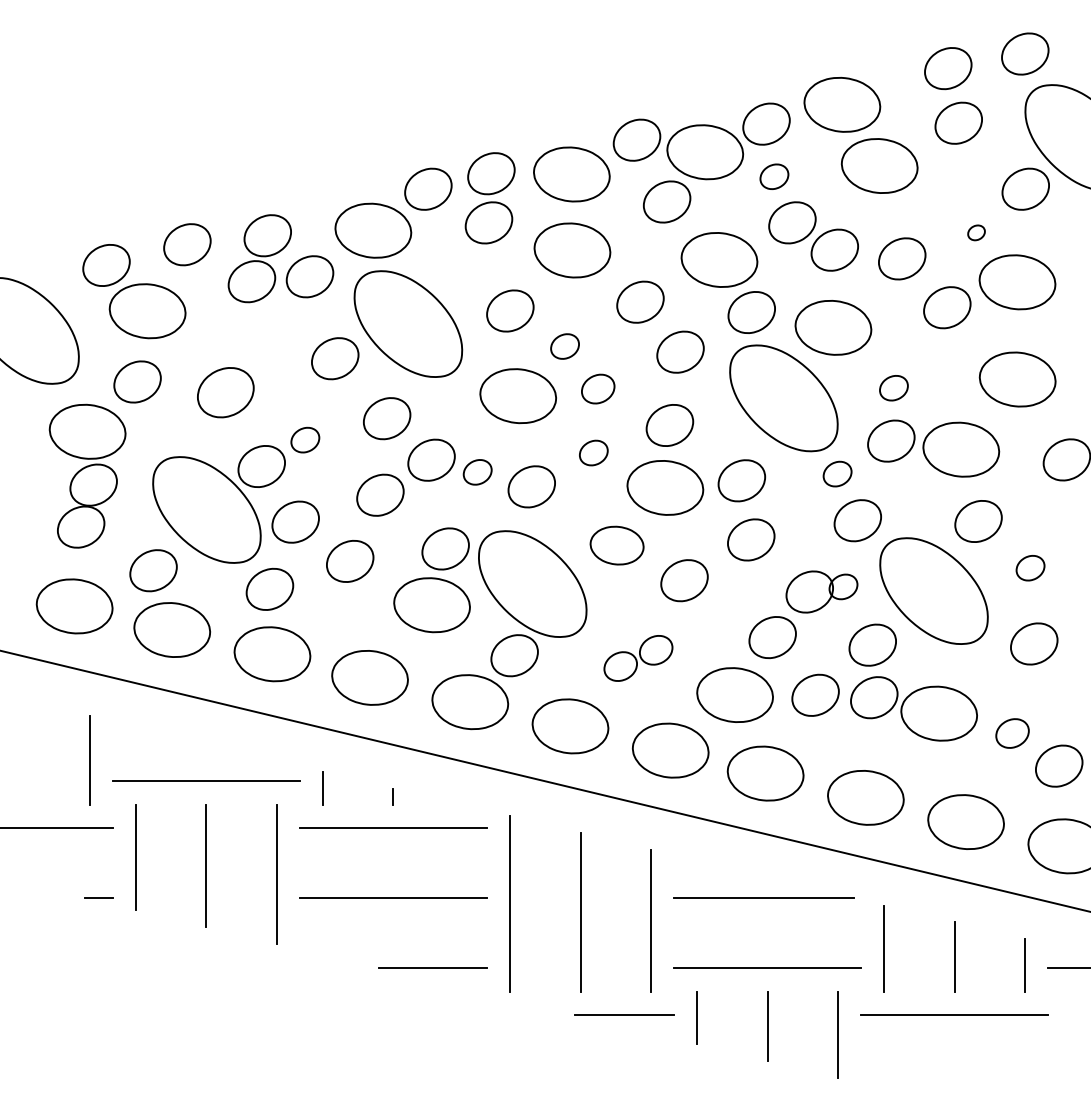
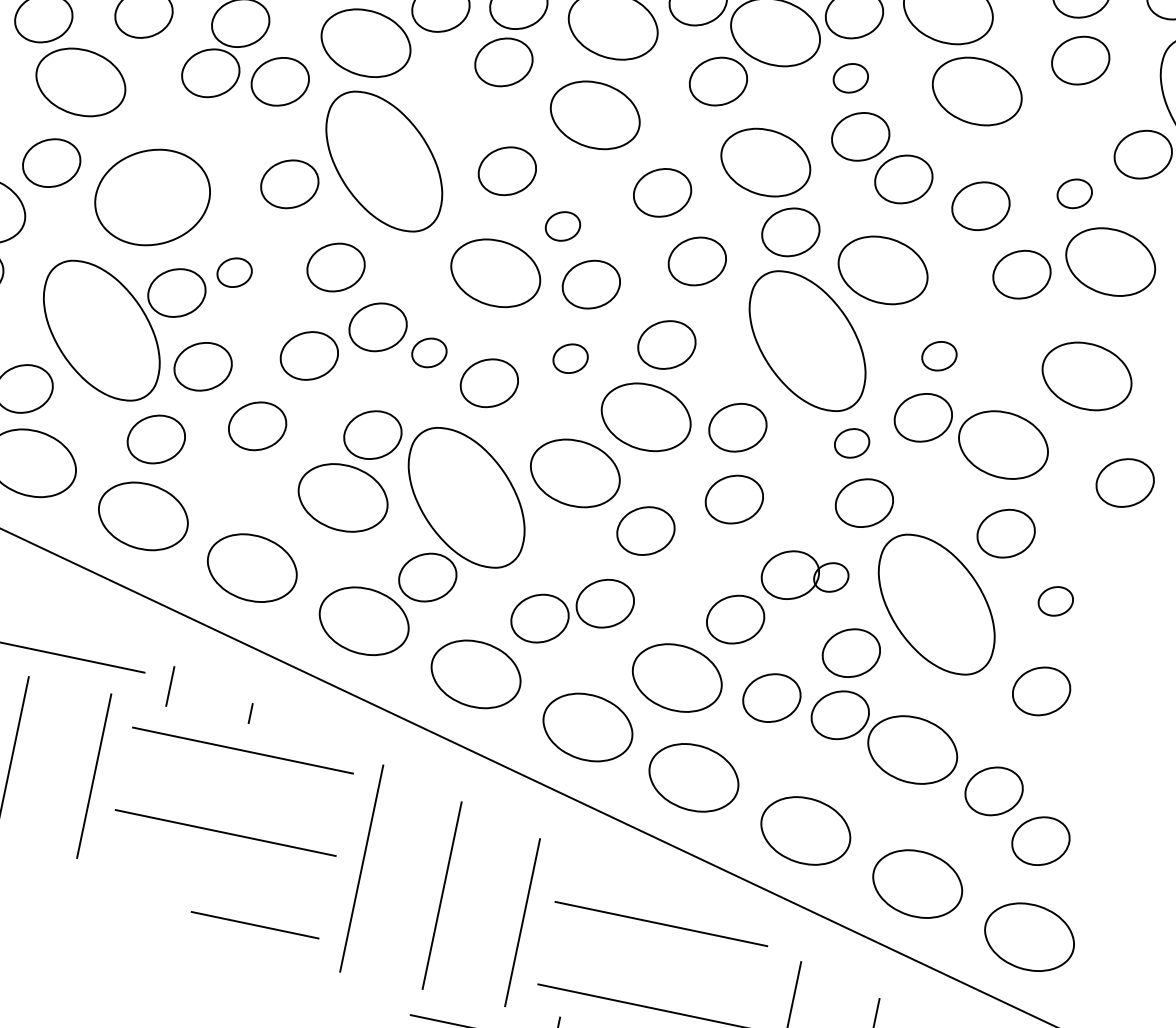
part: (976, 232) -> (1074, 193), size x1.67
part: (598, 388) -> (592, 284), size x1.43
part: (225, 392) -> (152, 197), size x1.67
part: (616, 545) -> (574, 473), size x1.43
part: (638, 658) -> (572, 611), size x1.43
part: (1012, 733) -> (994, 791), size x1.43

